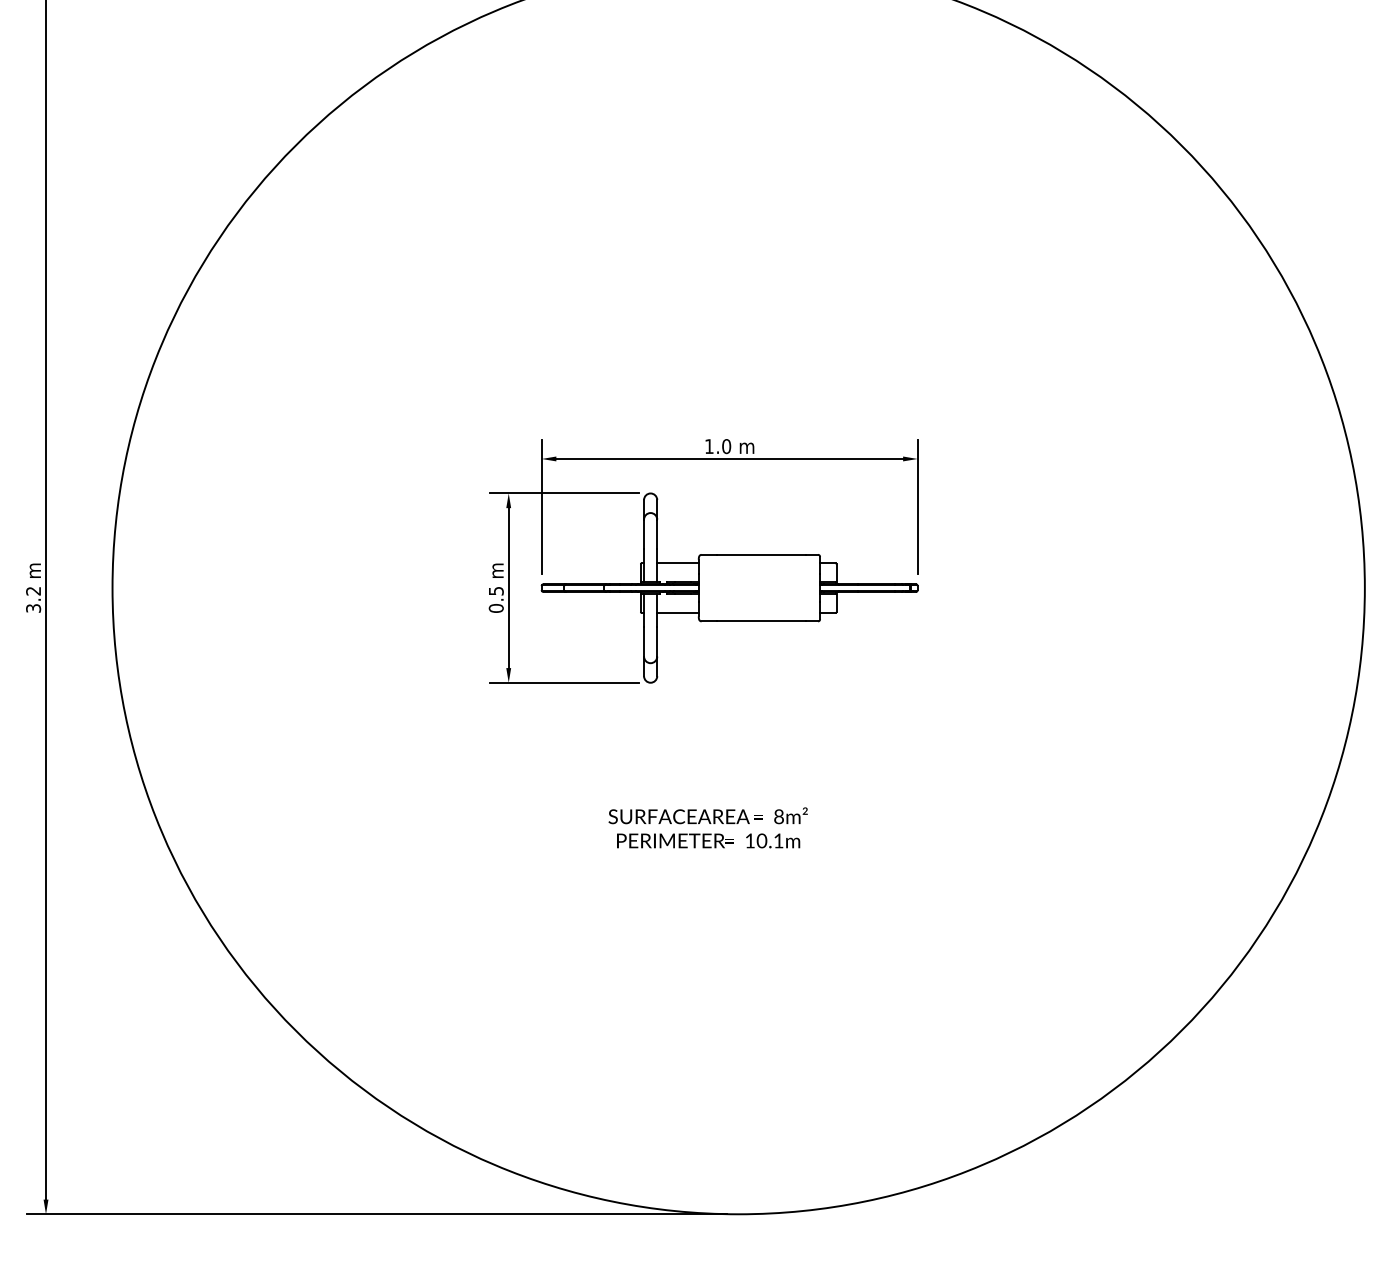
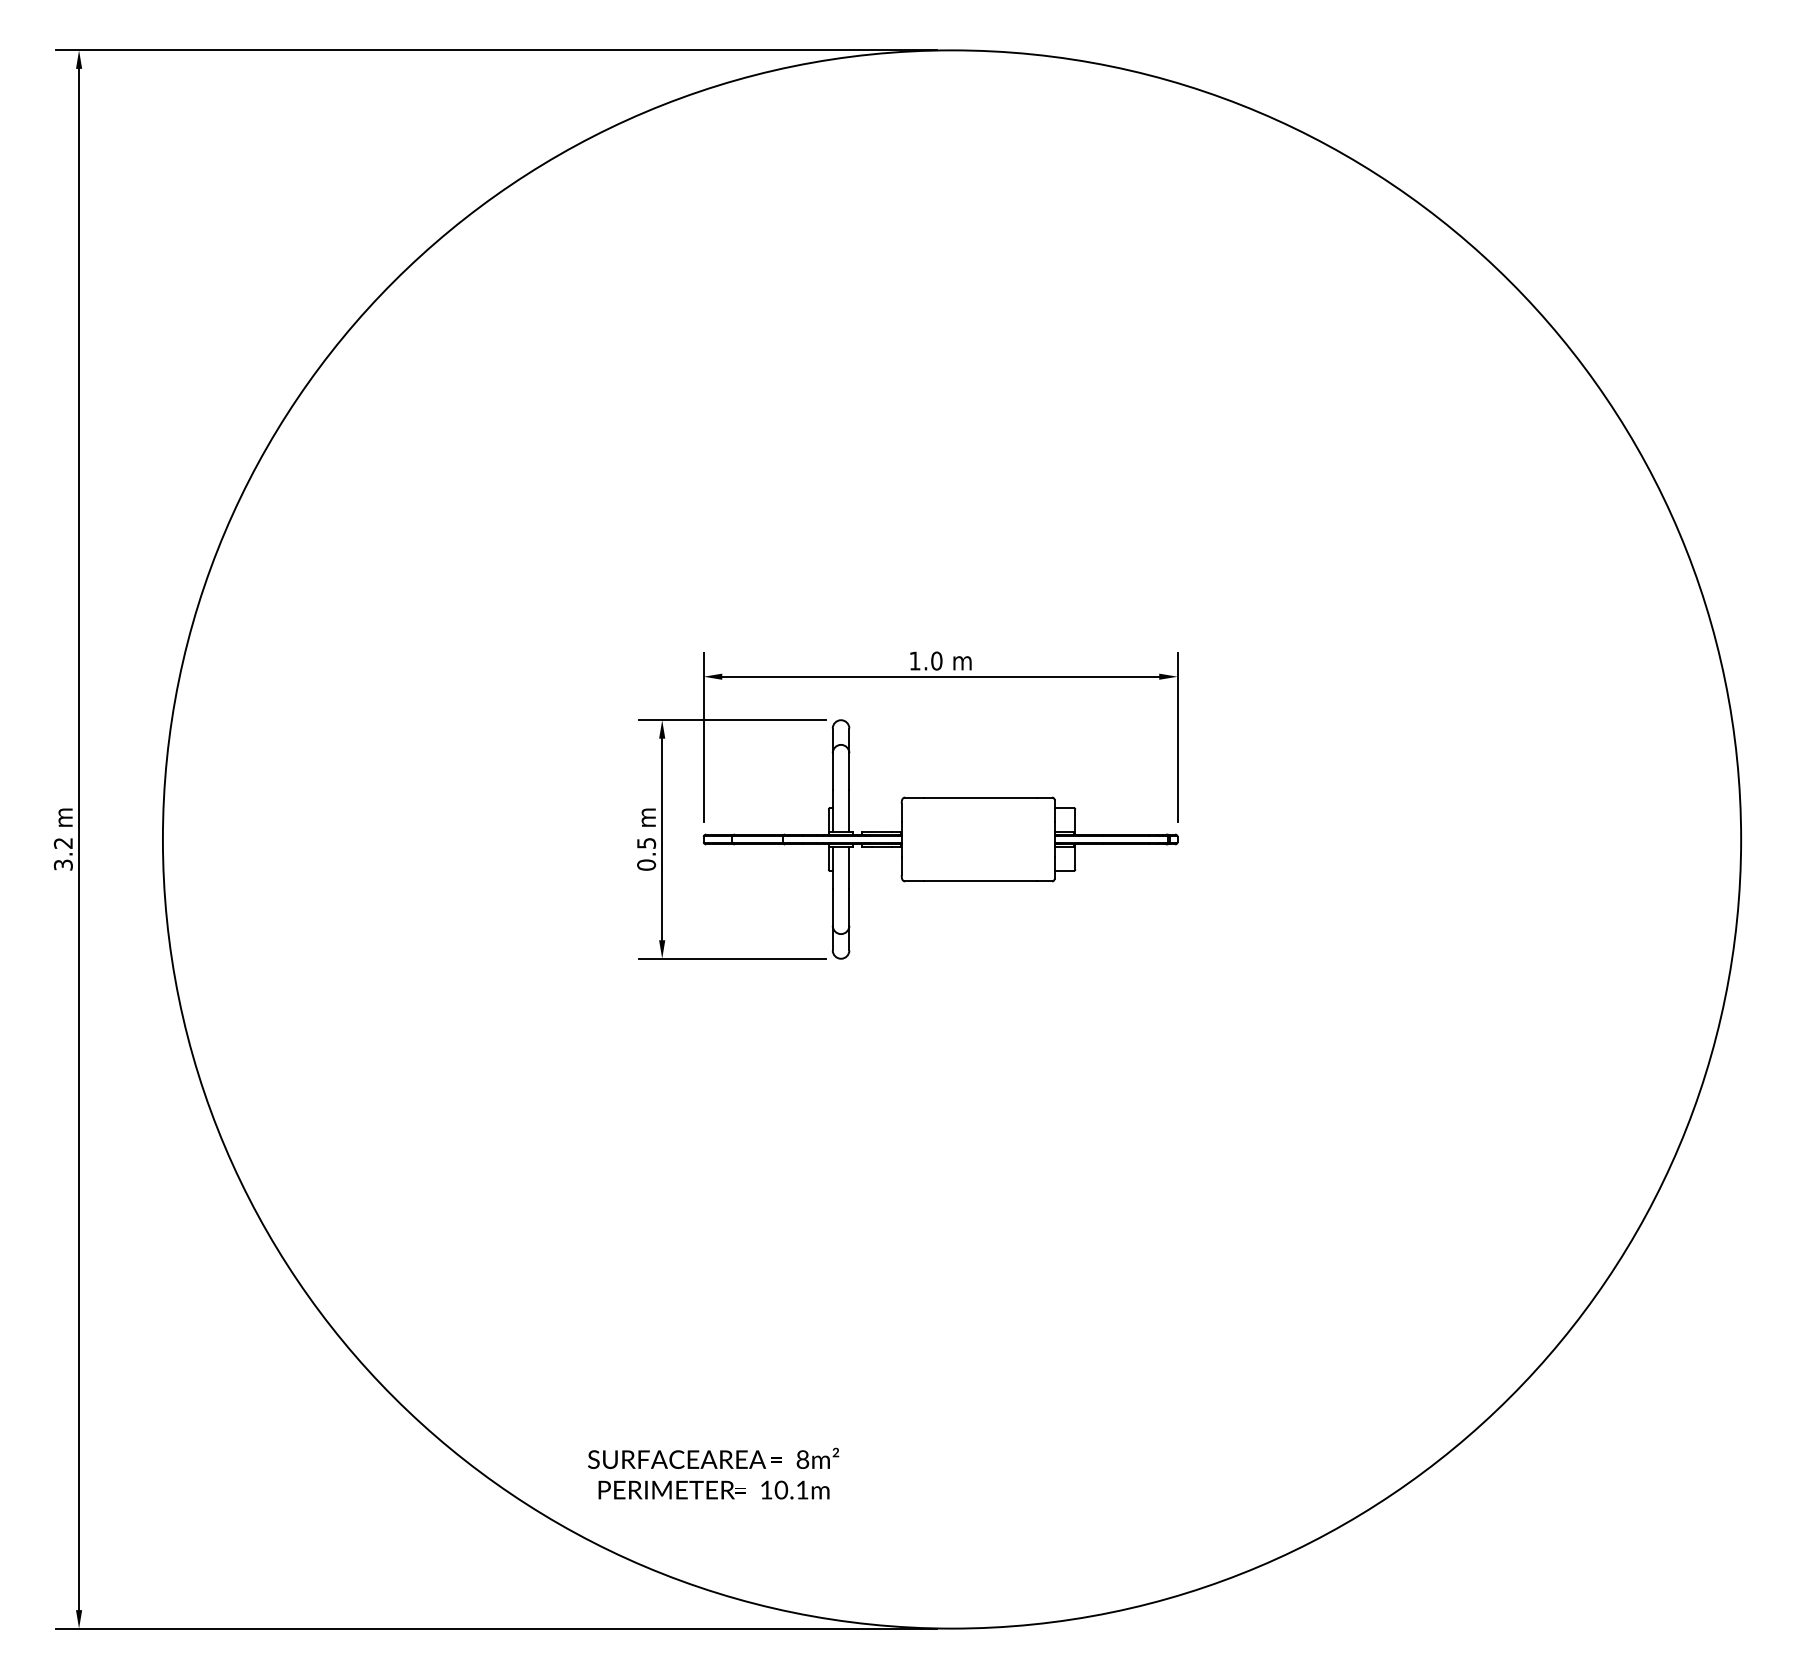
line: (677, 563) -> (875, 808), removed
line: (677, 612) -> (875, 870), removed
text: (708, 827) -> (713, 1473), moved

